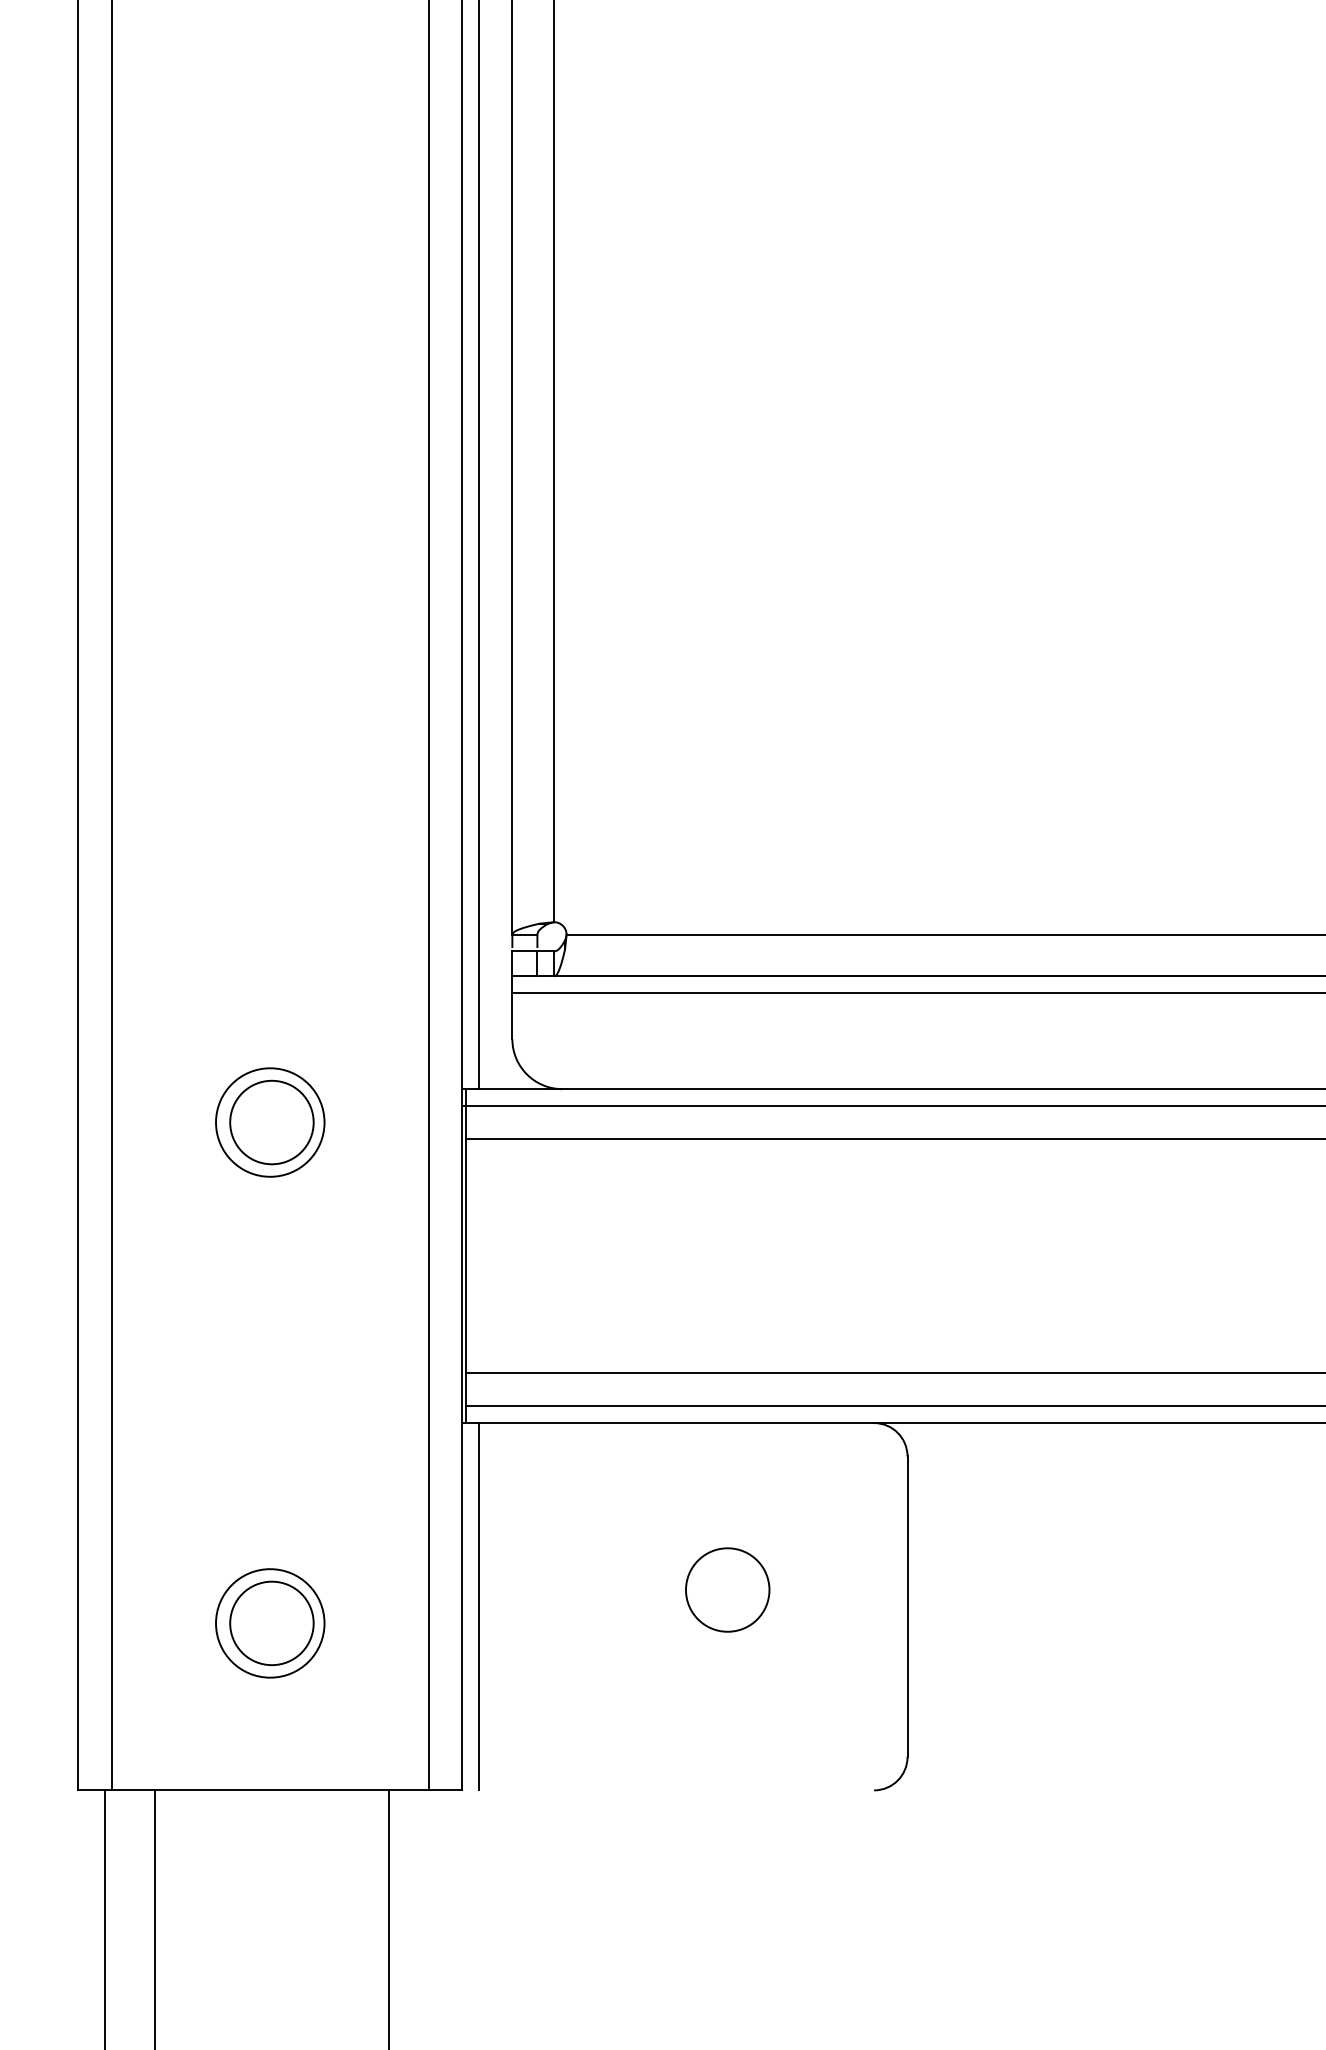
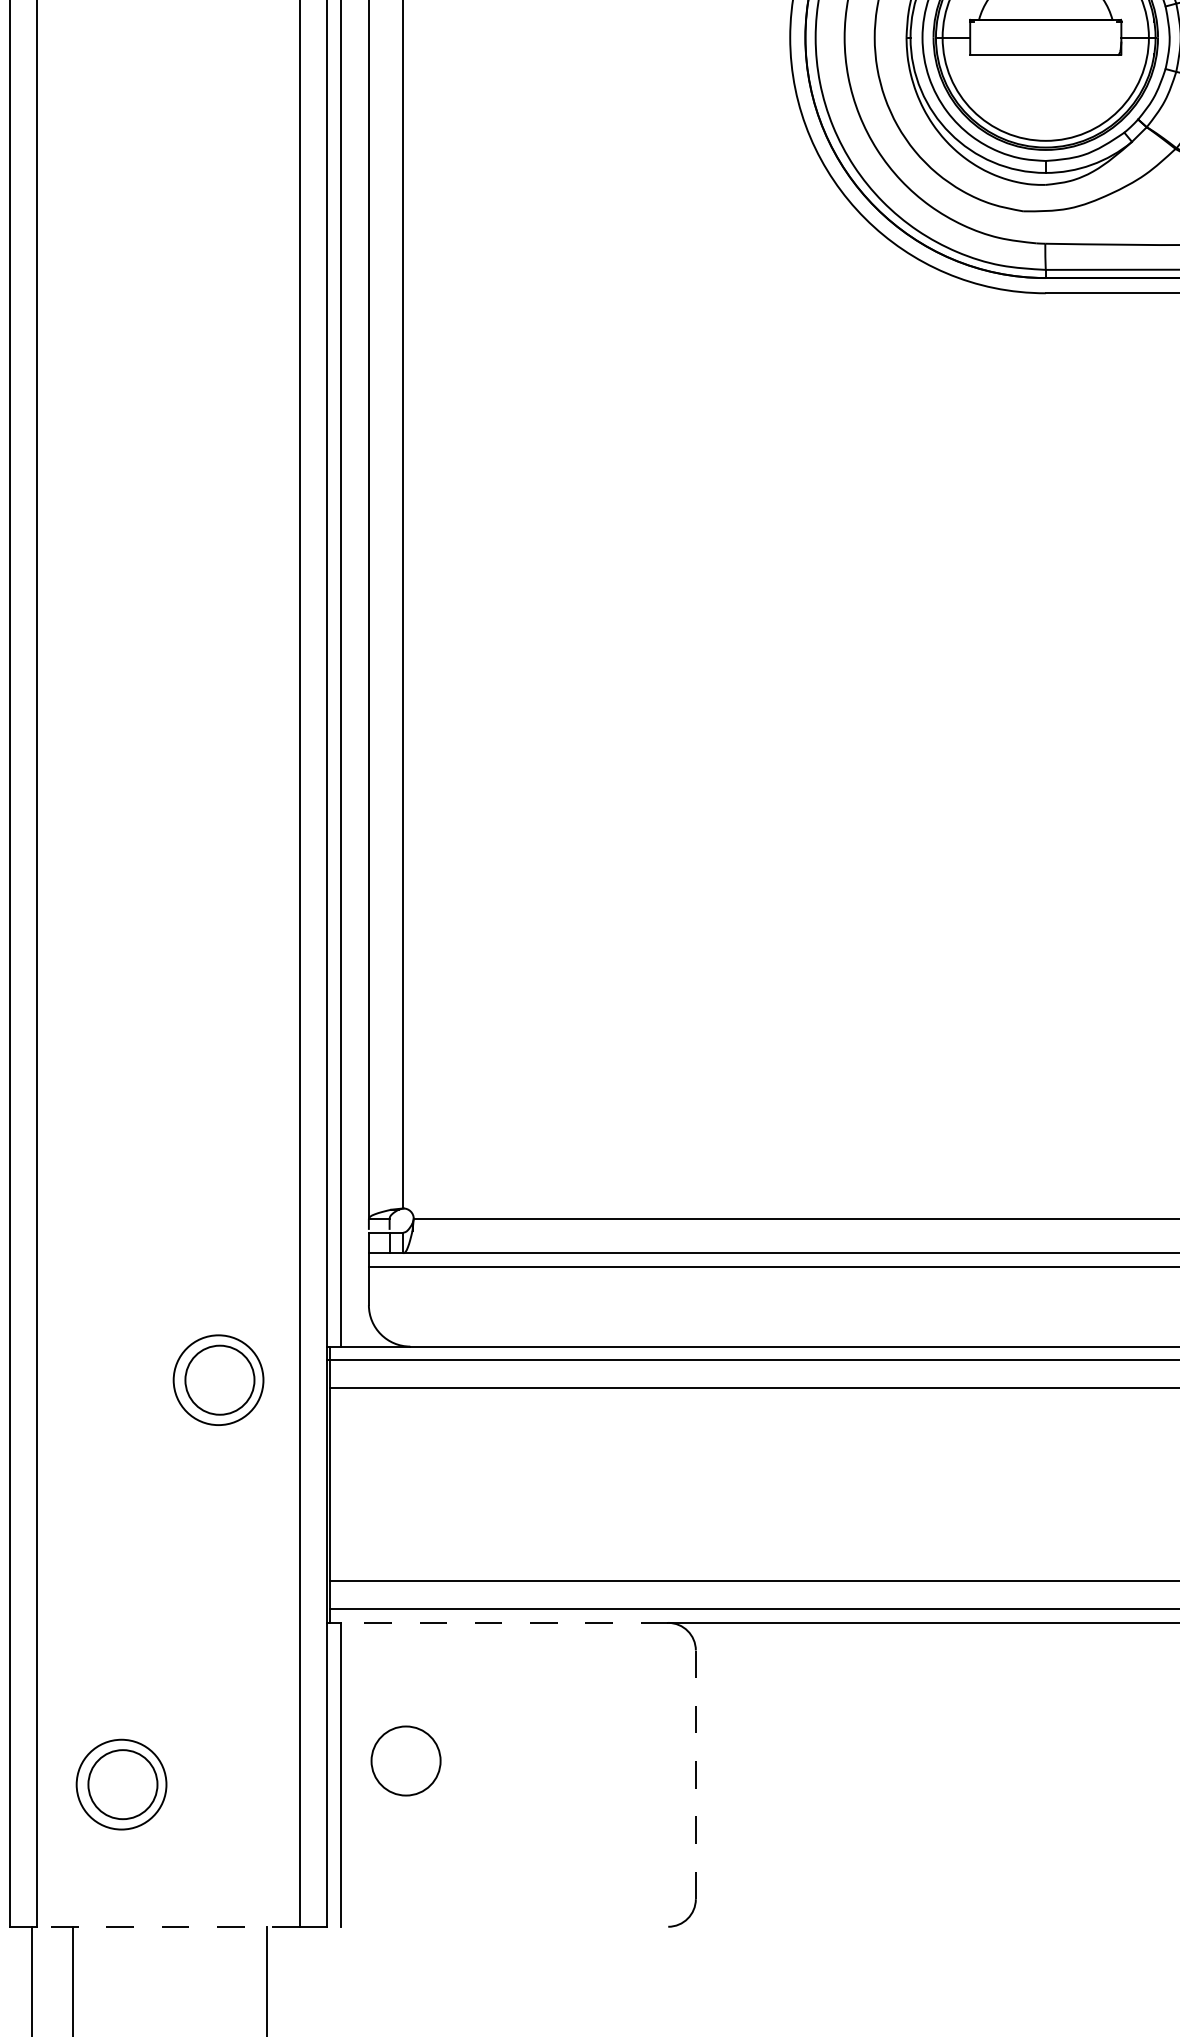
part: (270, 1121) -> (218, 1379), moved
line: (676, 1422) -> (504, 1622), solid -> dashed
circle: (727, 1589) -> (405, 1760), moved
line: (907, 1607) -> (695, 1775), solid -> dashed
part: (270, 1623) -> (121, 1784), moved
line: (270, 1790) -> (168, 1926), solid -> dashed

